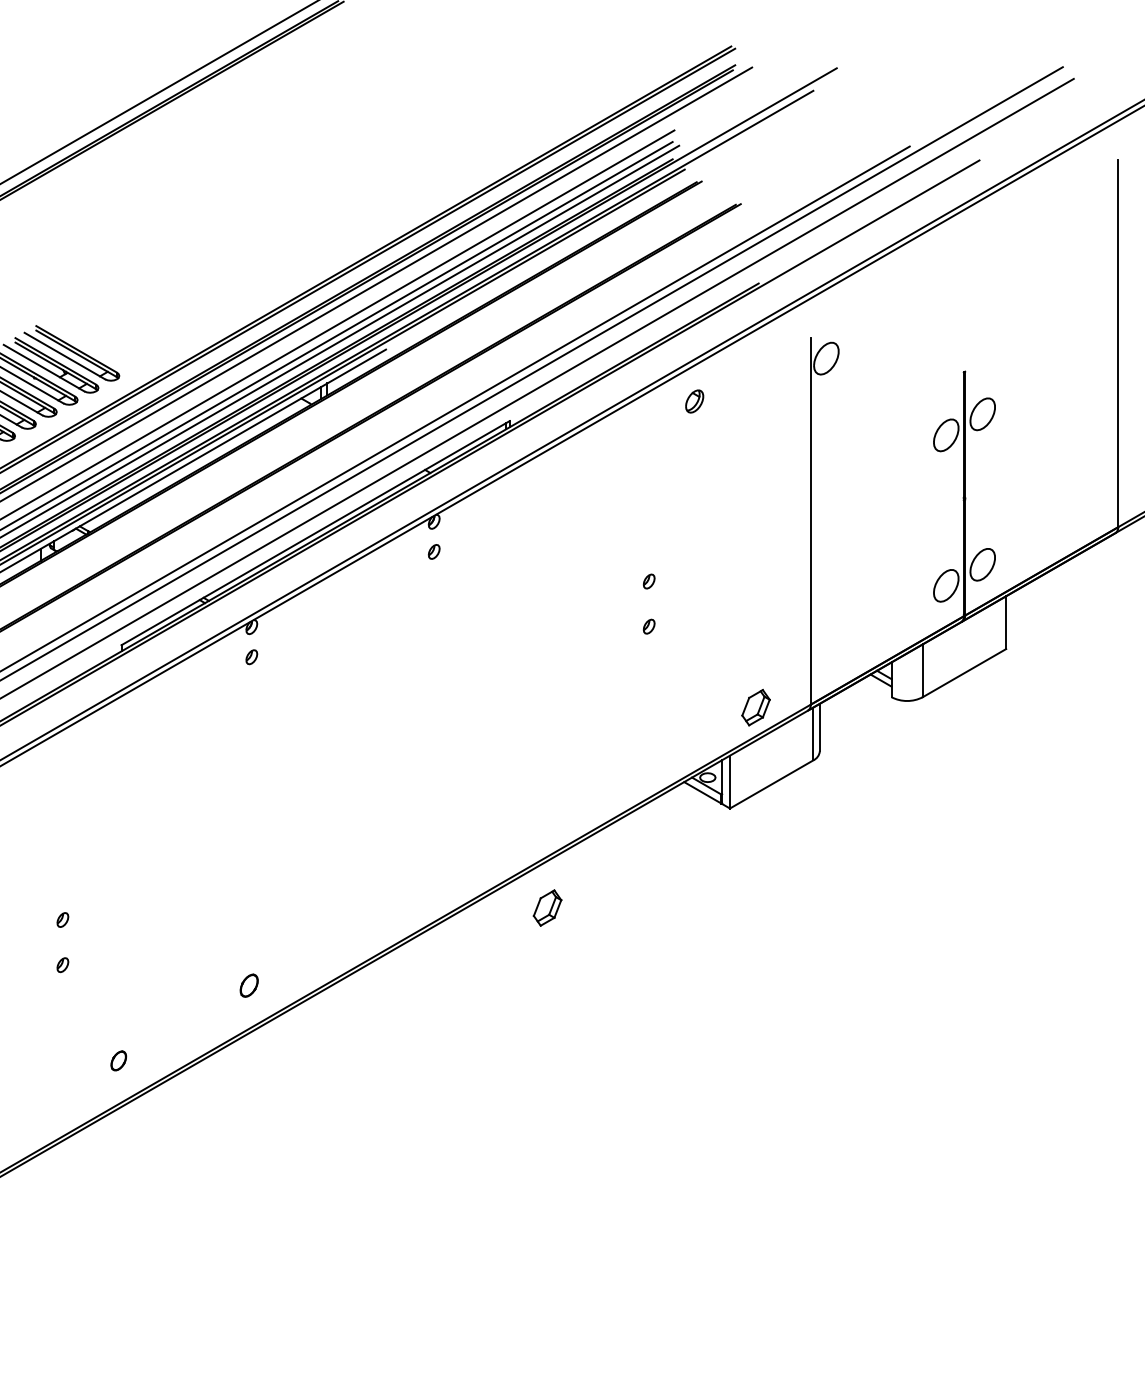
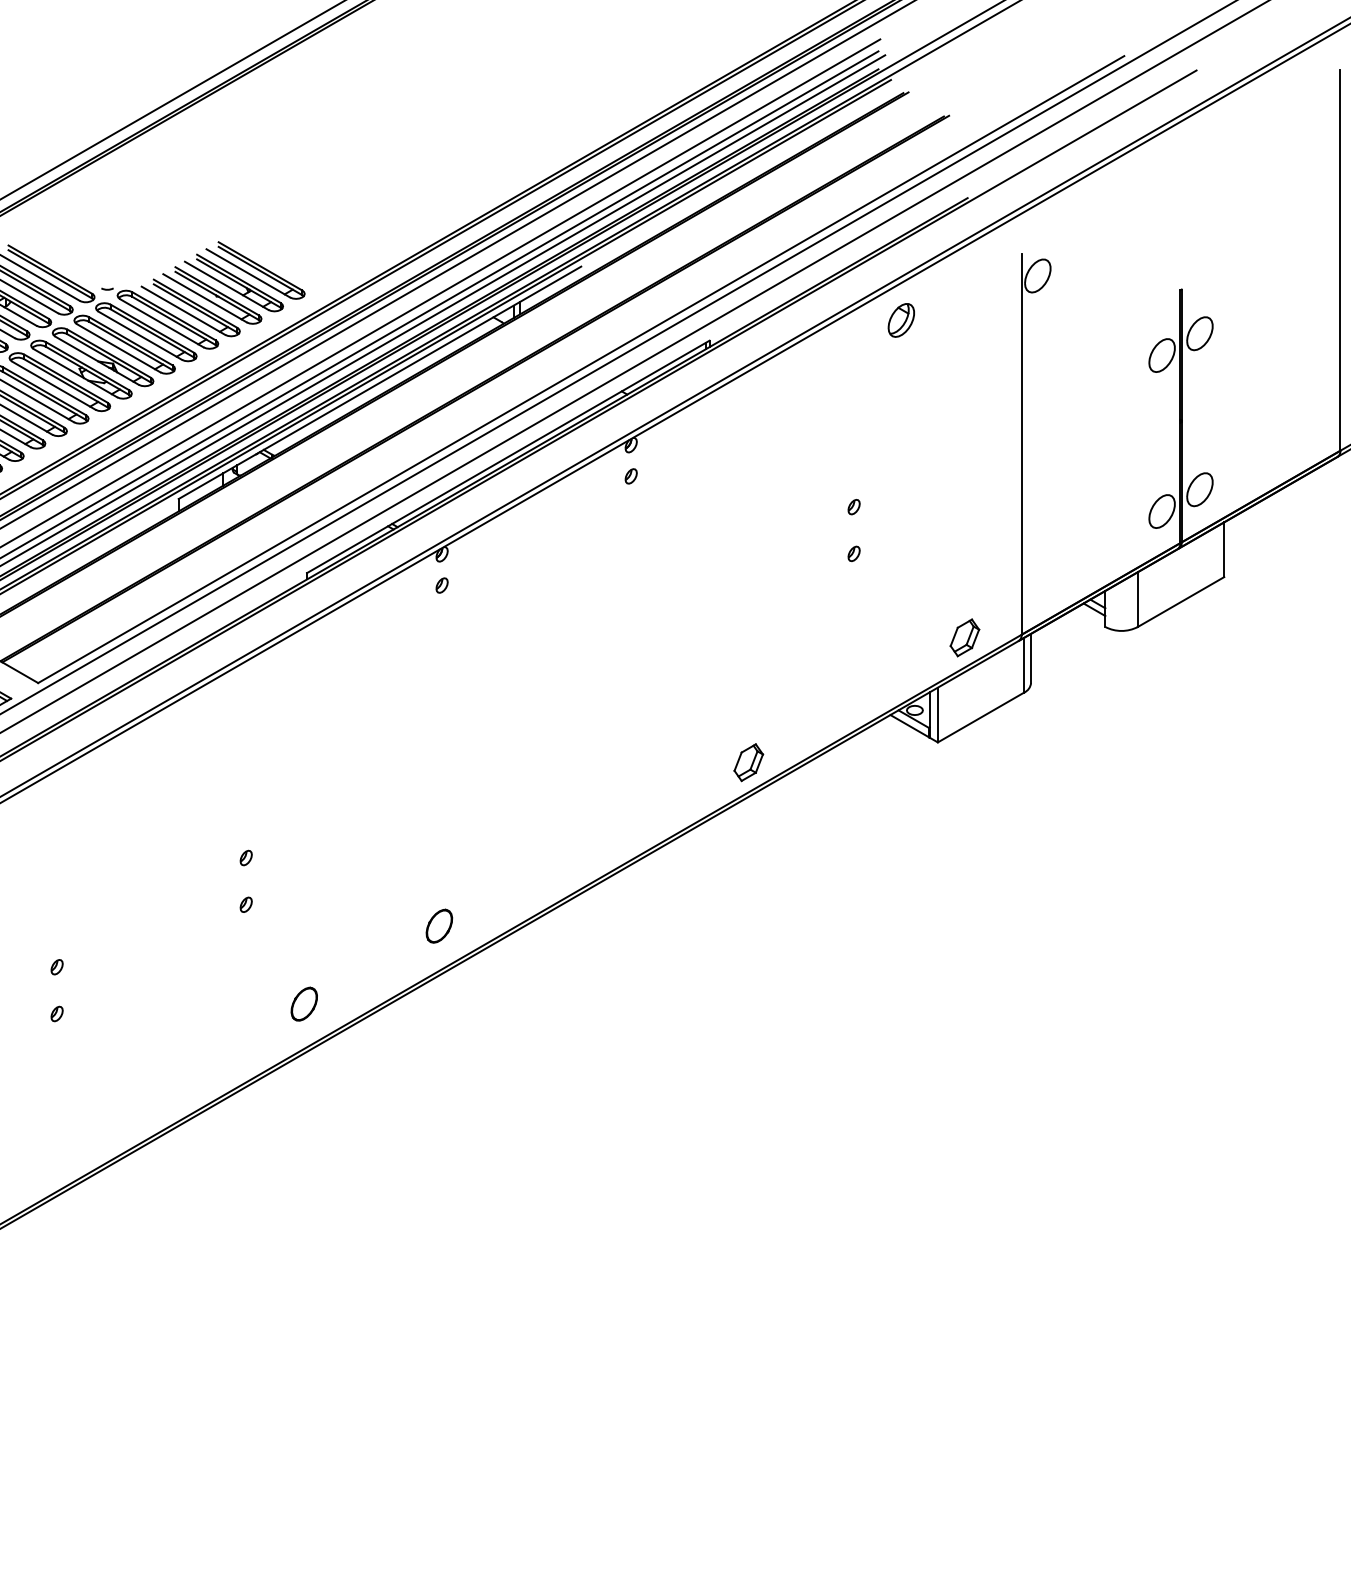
part: (693, 401) -> (900, 320), size x1.43
part: (547, 907) -> (748, 762), moved
part: (249, 985) -> (439, 925), size x1.43
part: (118, 1060) -> (303, 1003), size x1.67

